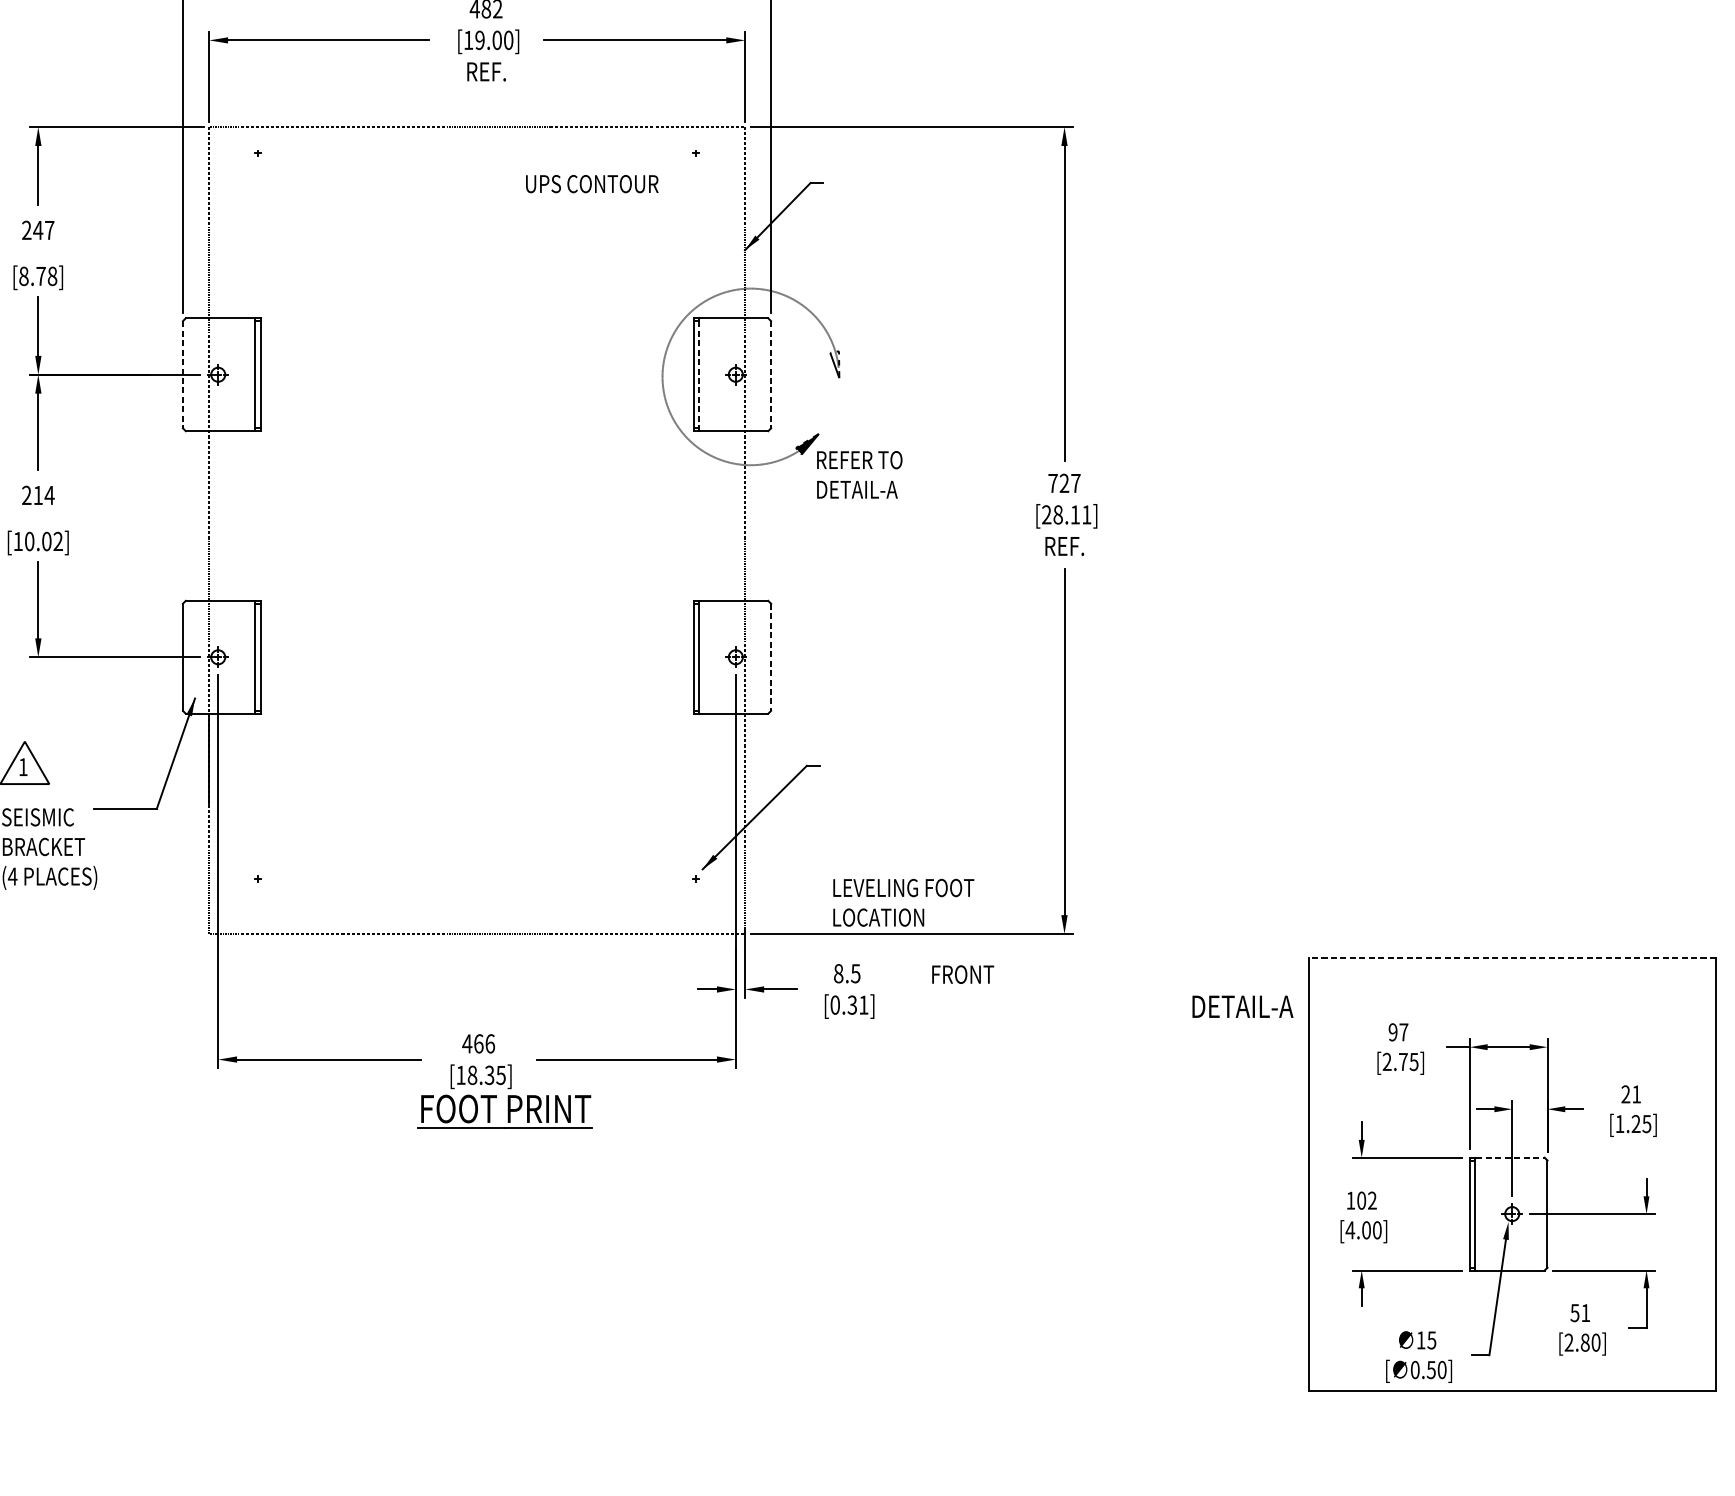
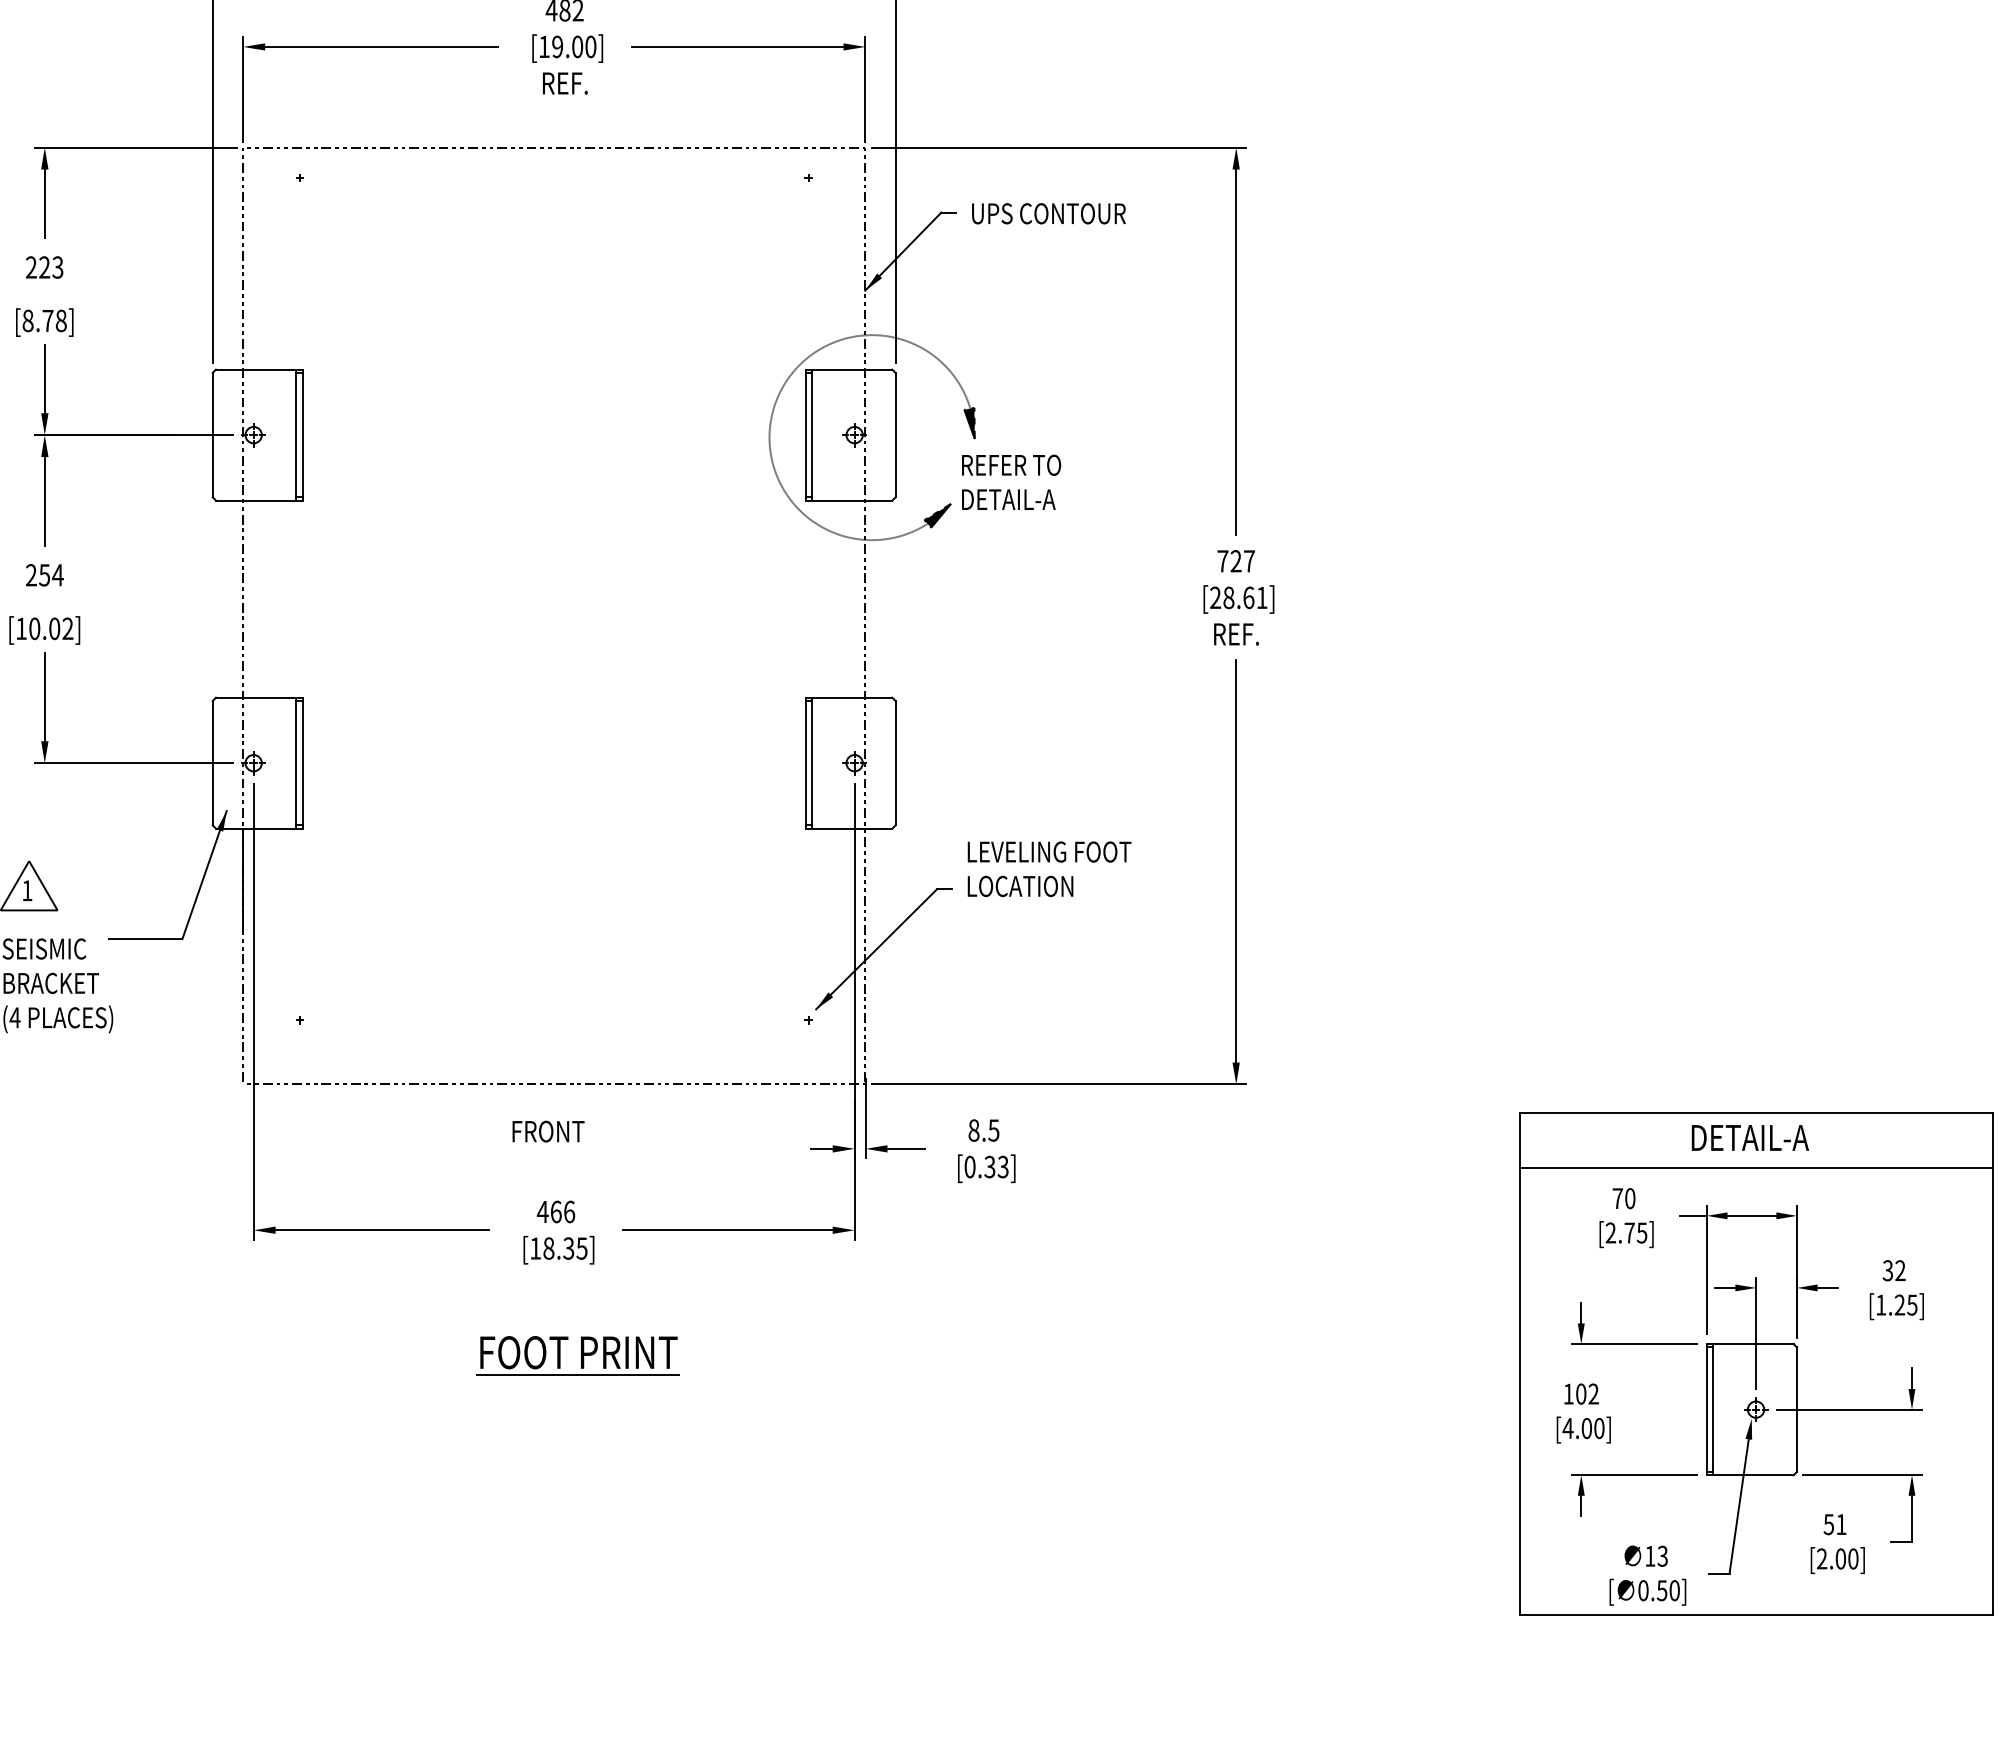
text: (591, 183) -> (1048, 213), moved
text: (43, 230) -> (50, 267), 247 -> 223
fill: (834, 364) -> (969, 423), added
line: (182, 375) -> (212, 435), dashed -> solid
line: (698, 375) -> (811, 435), dashed -> solid
line: (771, 375) -> (895, 435), dashed -> solid
text: (859, 474) -> (1011, 481), moved
text: (38, 495) -> (44, 575), 214 -> 254
text: (1075, 514) -> (1248, 597), [28.11] -> [28.61]
line: (771, 657) -> (895, 763), dashed -> solid
text: (903, 903) -> (1049, 869), moved
line: (1511, 958) -> (1755, 1112), dashed -> solid
text: (963, 974) -> (548, 1131), moved
text: (863, 1004) -> (1002, 1166), [0.31] -> [0.33]
text: (1242, 1006) -> (1749, 1137), moved
line: (1511, 1006) -> (1755, 1168), added
text: (1398, 1032) -> (1623, 1198), 97 -> 70
text: (1630, 1094) -> (1893, 1270), 21 -> 32
part: (504, 1111) -> (577, 1355), moved
line: (1510, 1157) -> (1753, 1344), dashed -> solid
text: (1431, 1339) -> (1662, 1555), 15 -> 13
text: (1584, 1343) -> (1840, 1559), [2.80] -> [2.00]

